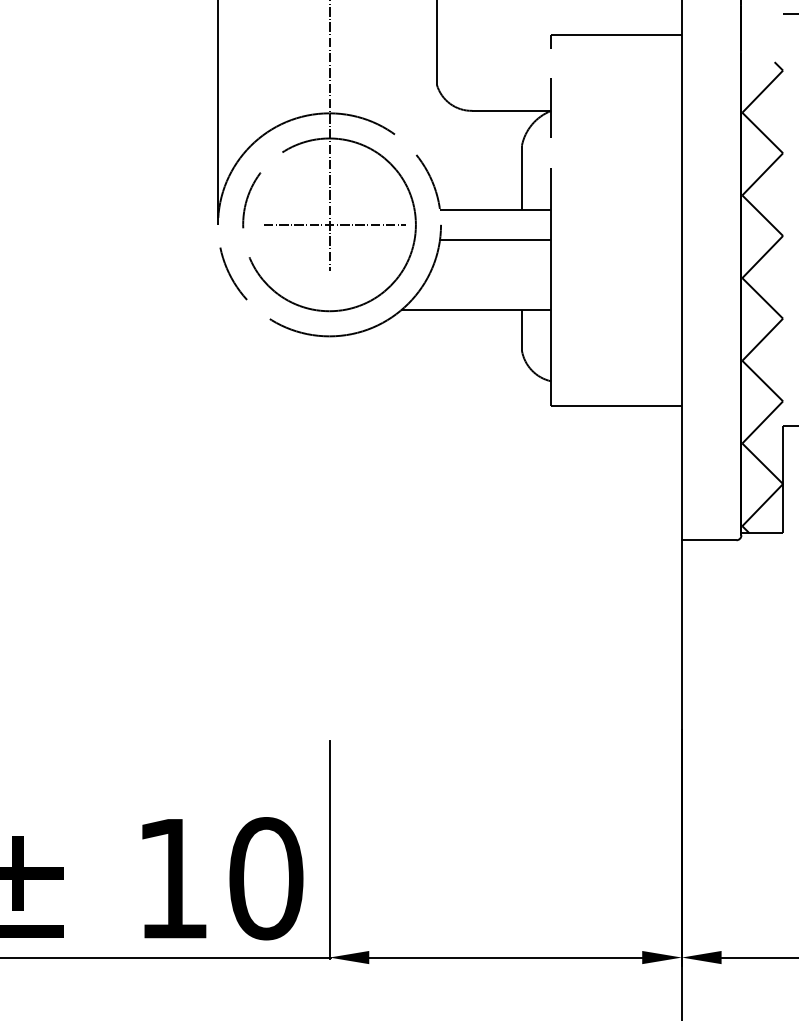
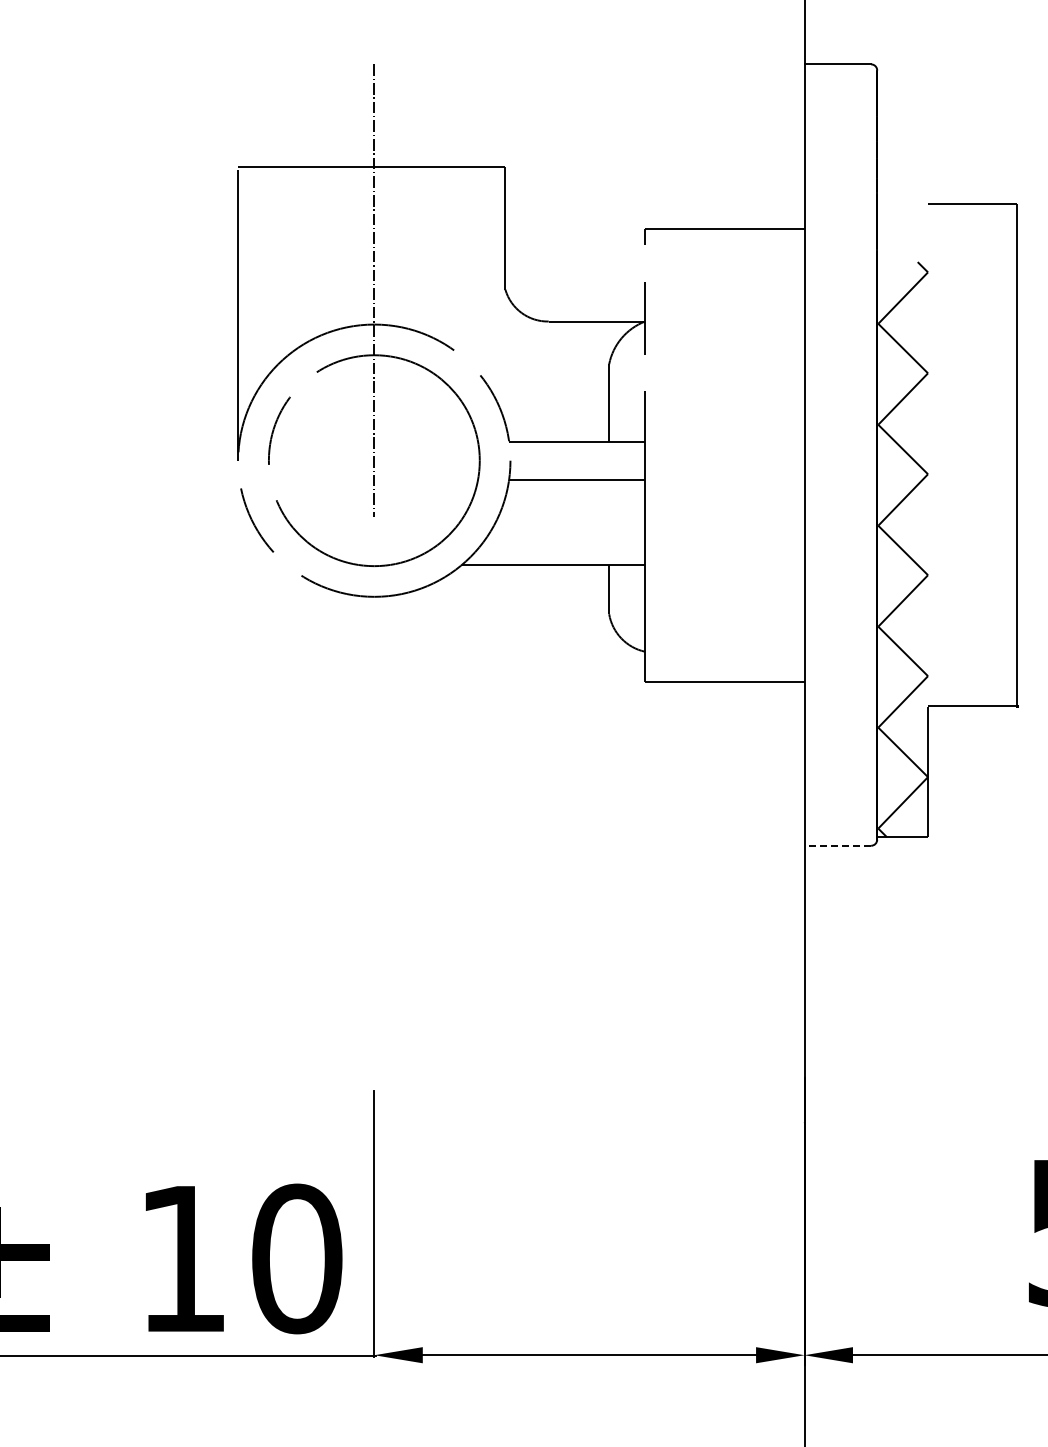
line: (334, 224) -> (380, 460), removed
line: (708, 540) -> (837, 845), solid -> dashed

